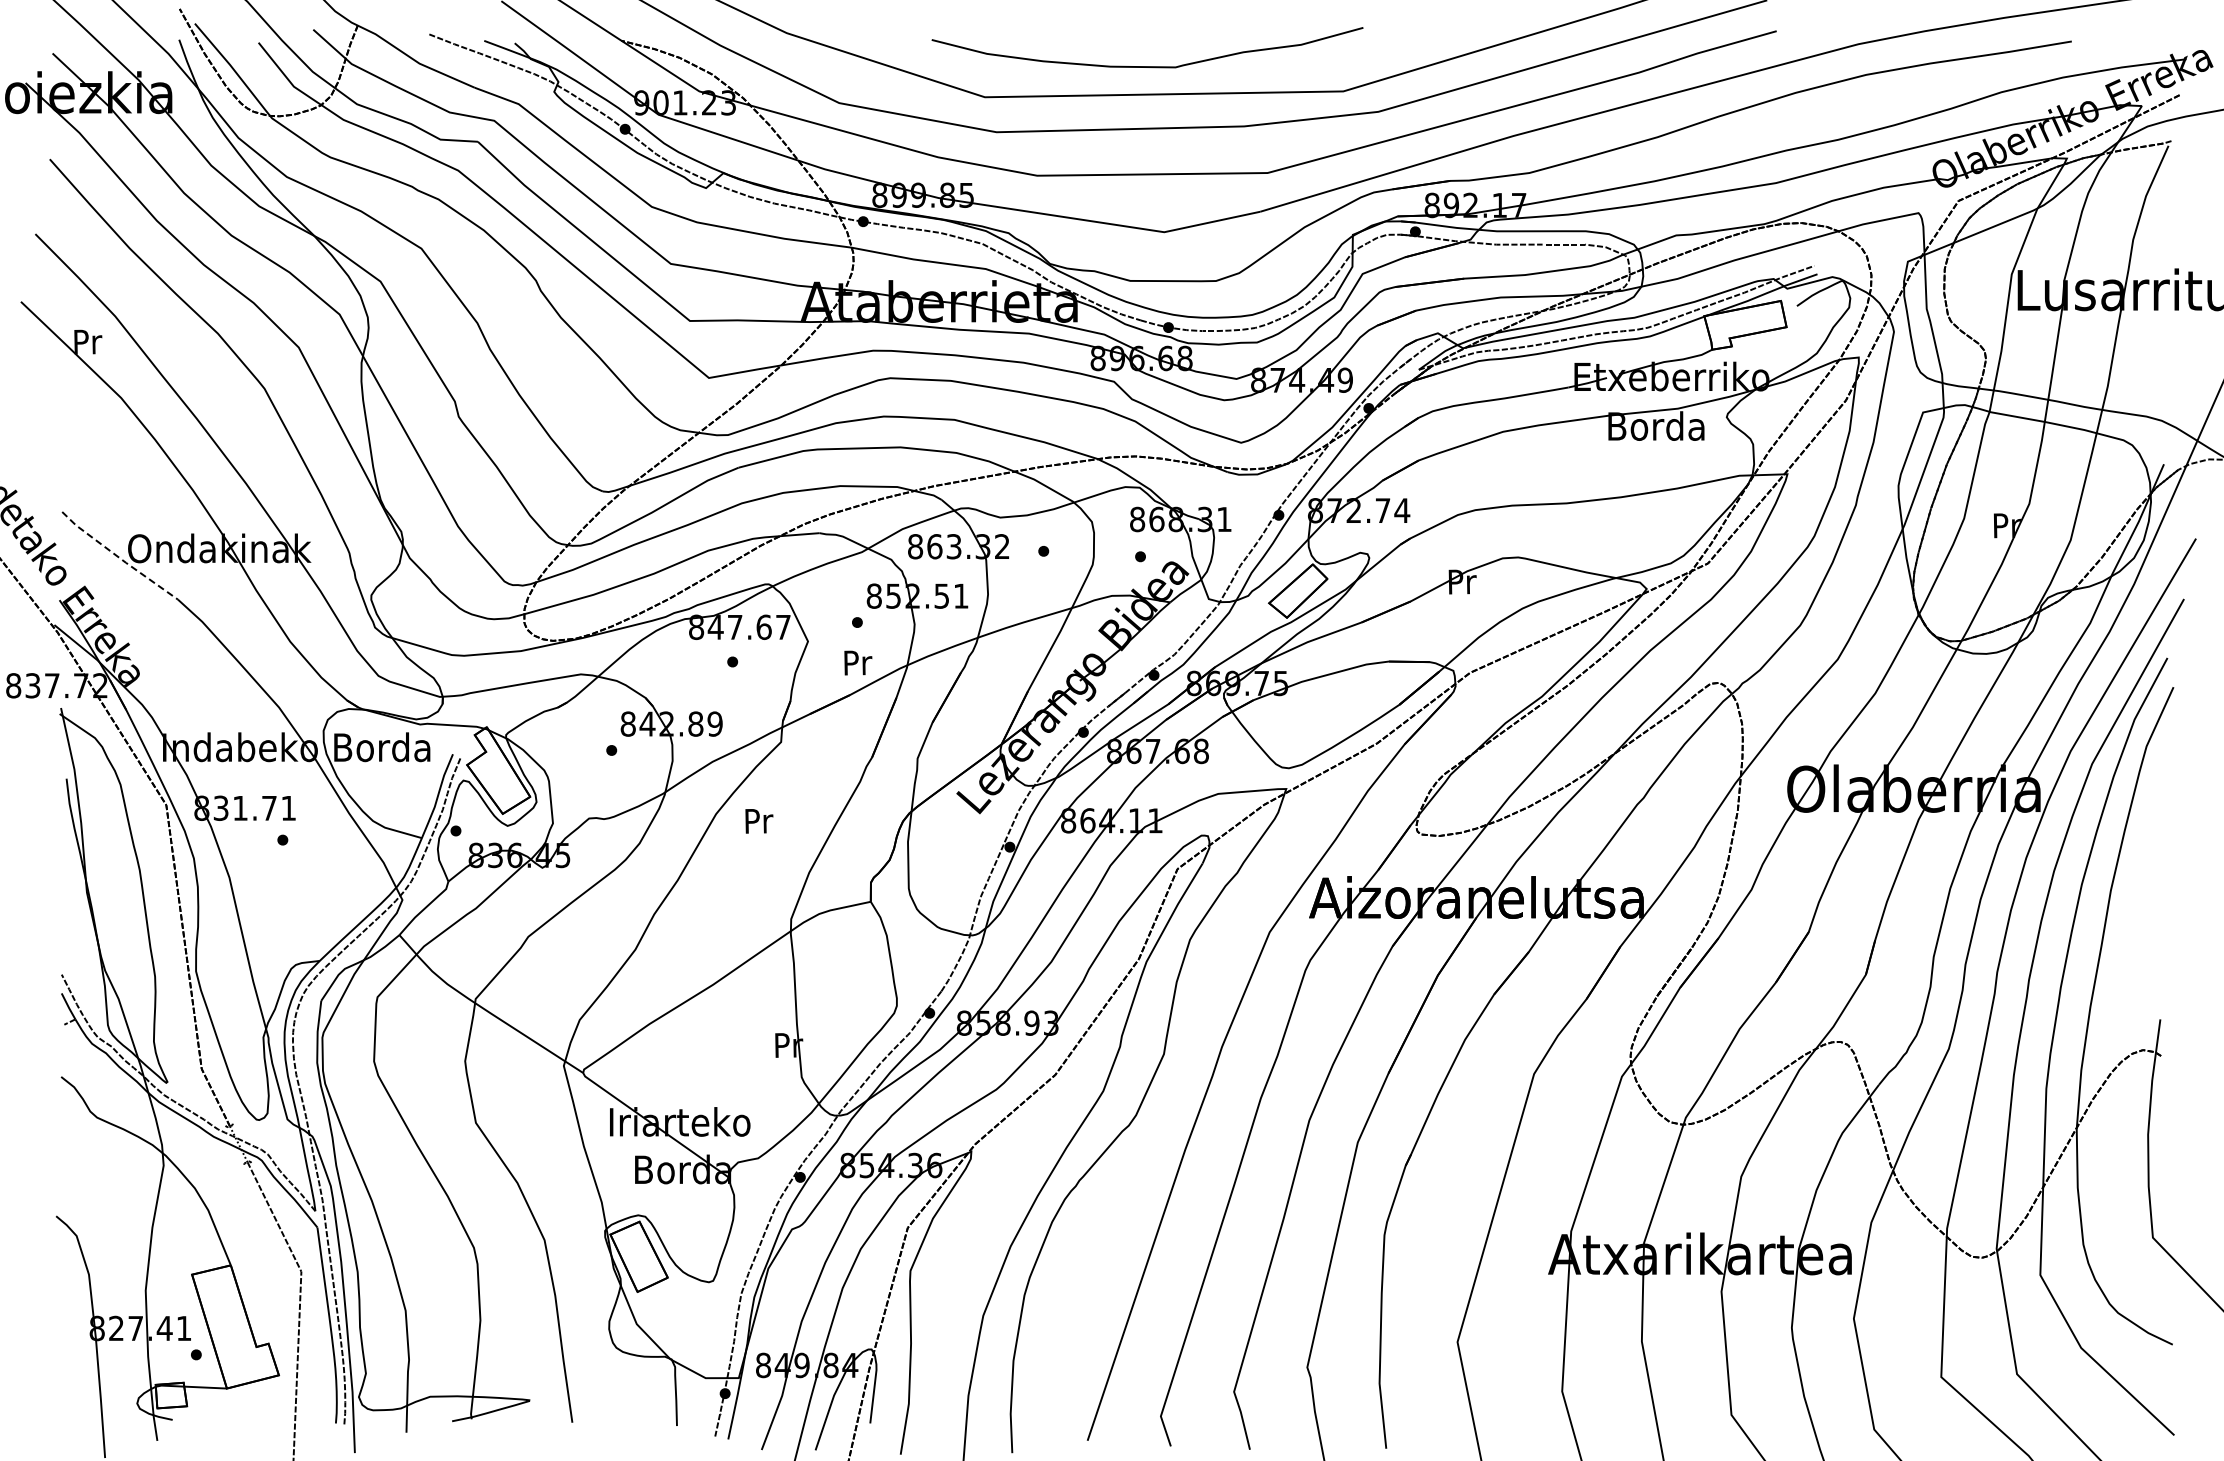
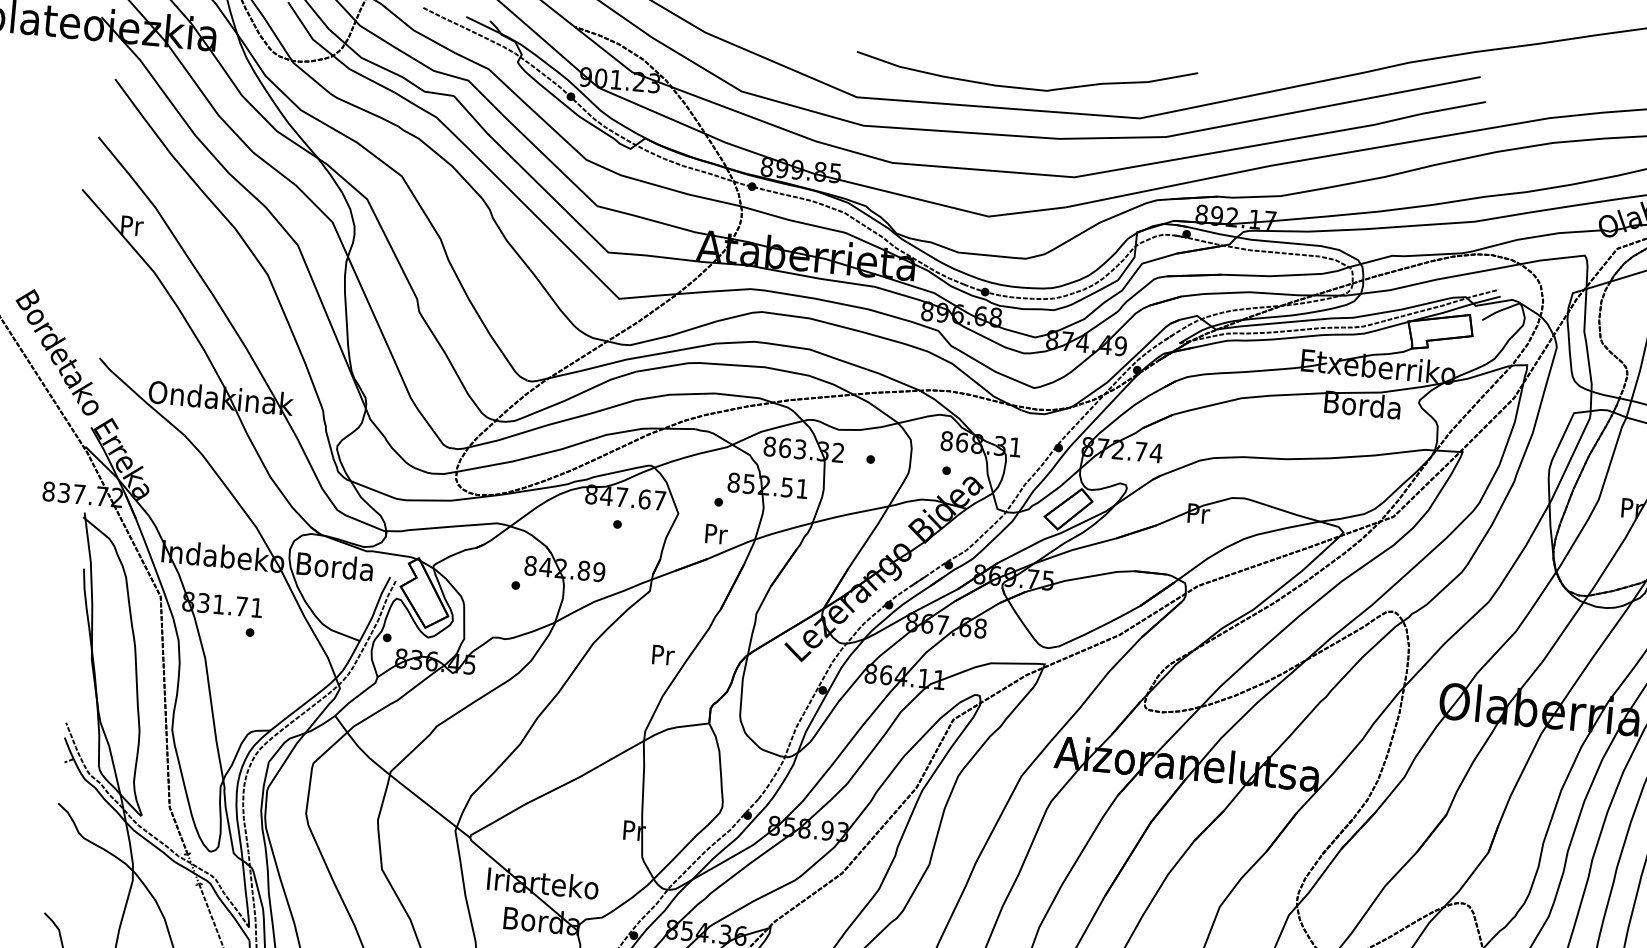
curve: (1147, 66) -> (1025, 88), moved
line: (118, 557) -> (140, 398), dashed -> solid
text: (759, 821) -> (663, 655), moved

